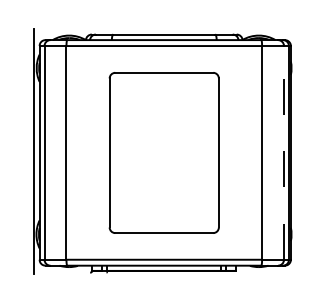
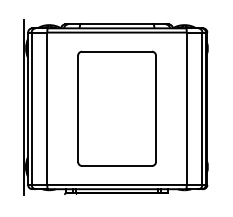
line: (284, 152) -> (202, 108), dashed -> solid

